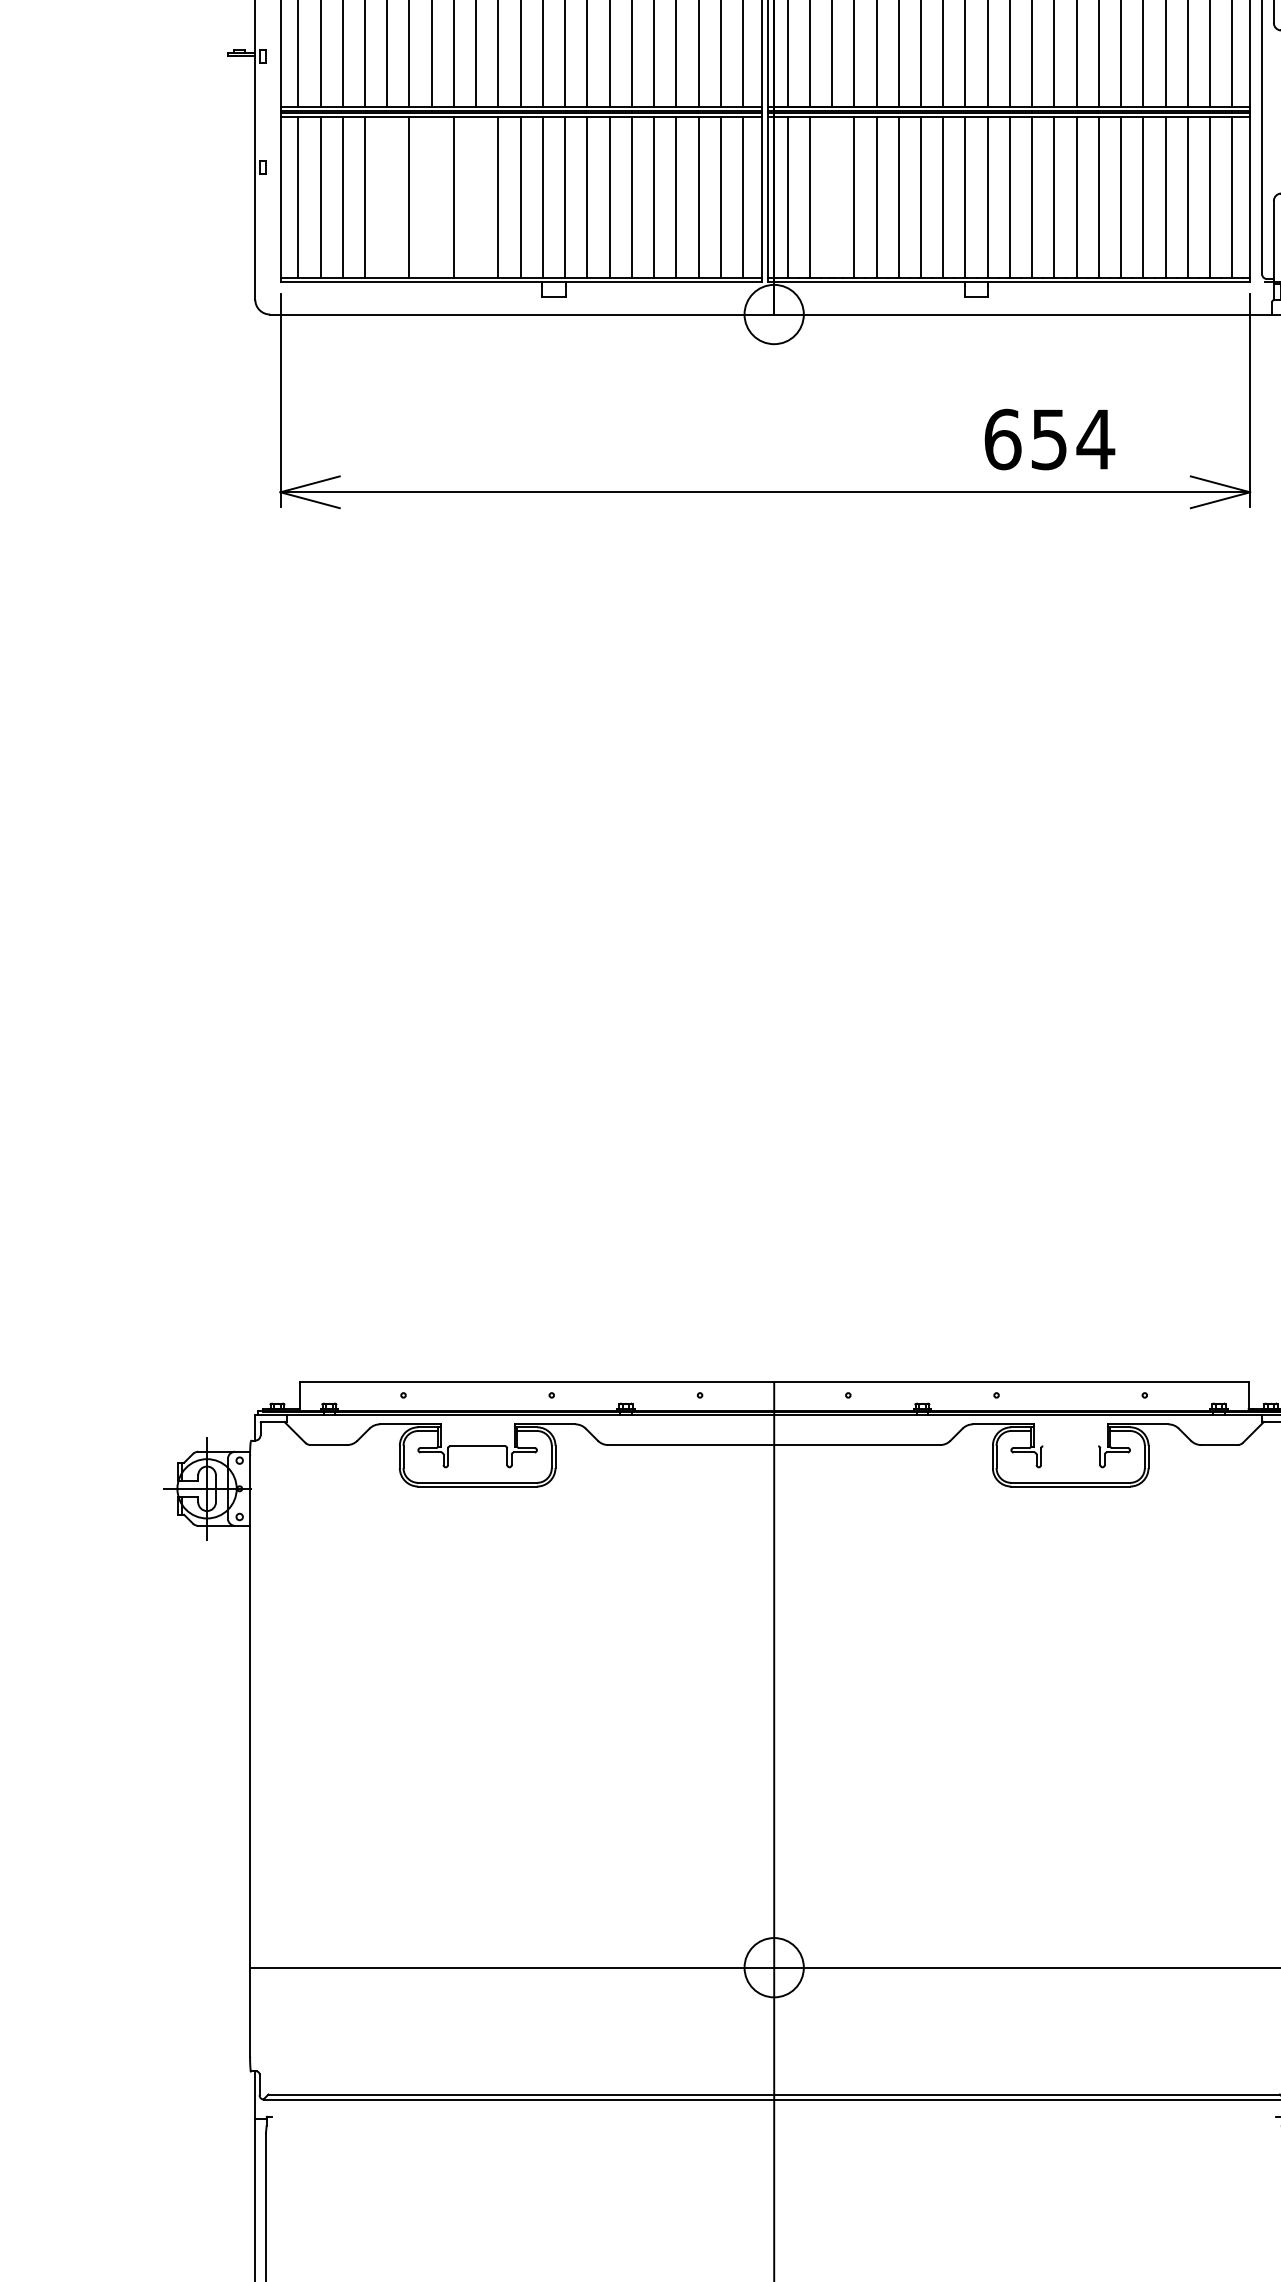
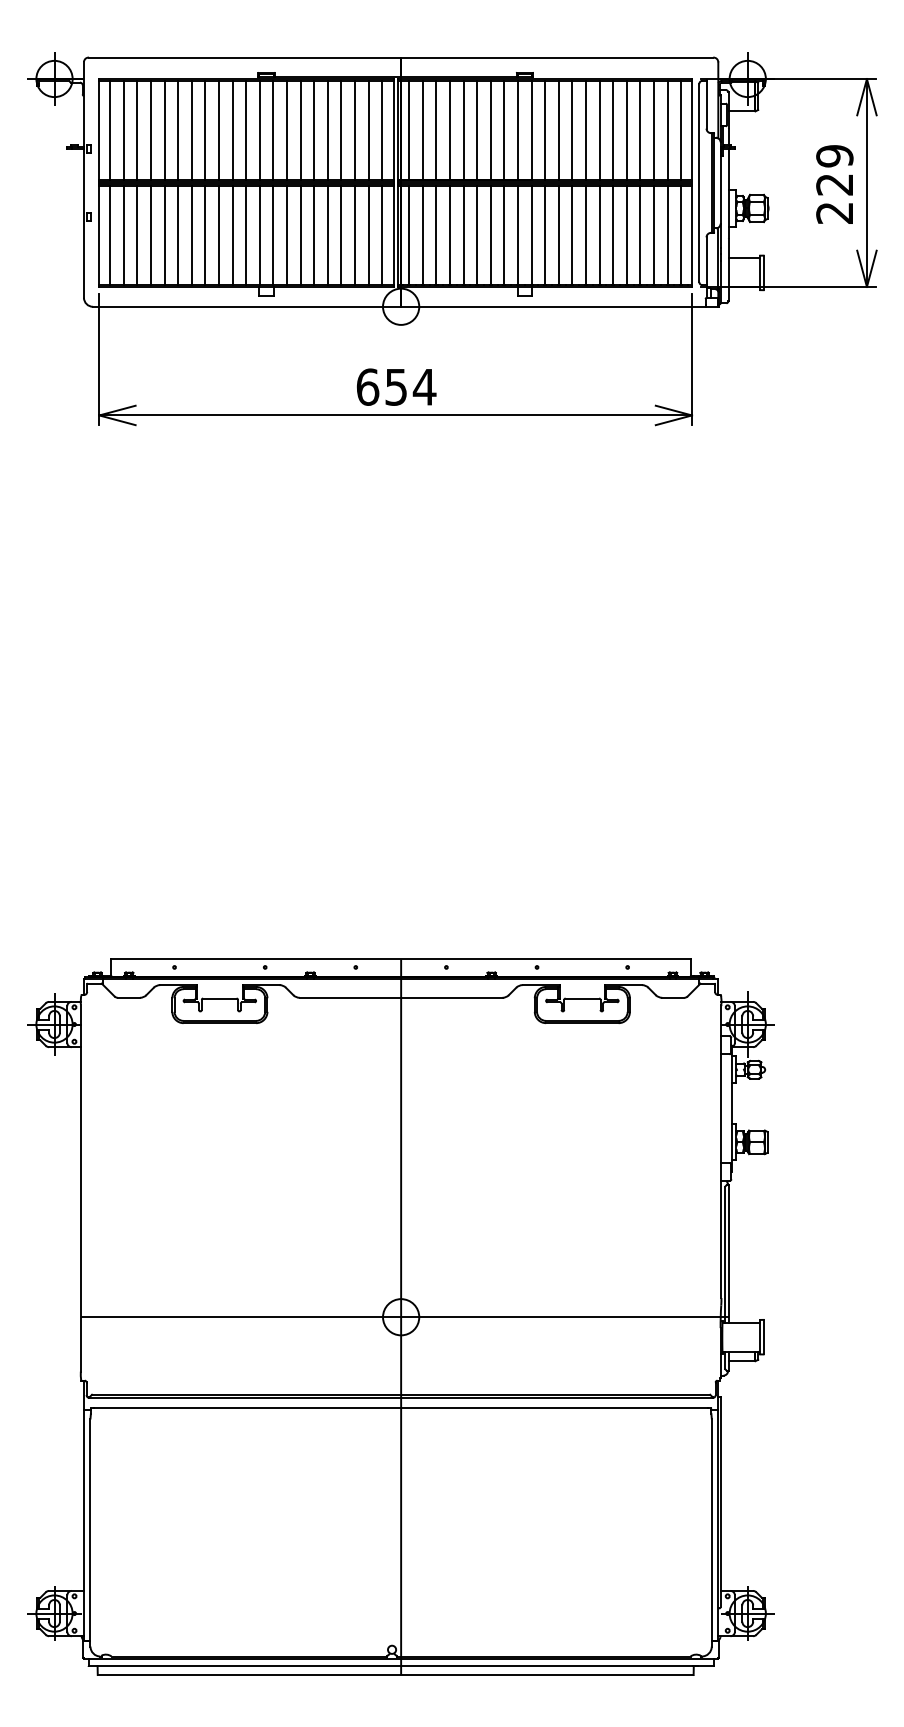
line: (387, 197) -> (164, 235), added
line: (431, 197) -> (191, 235), added
line: (477, 197) -> (219, 235), added
line: (832, 197) -> (436, 235), added
text: (1049, 438) -> (396, 386), moved
line: (1070, 1446) -> (582, 998), added
line: (773, 2117) -> (400, 1408), added

